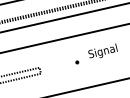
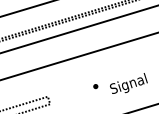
text: (102, 50) -> (128, 83), moved

